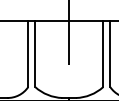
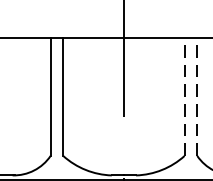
line: (103, 53) -> (185, 95), solid -> dashed
line: (110, 53) -> (197, 95), solid -> dashed

